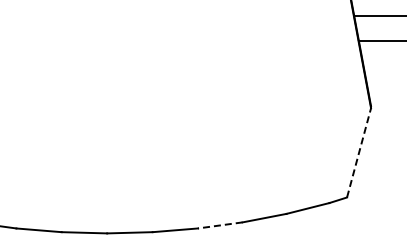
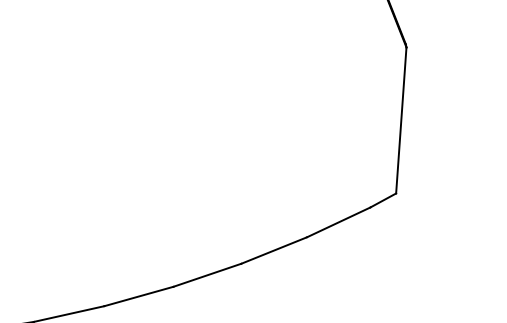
line: (359, 152) -> (401, 119), dashed -> solid
line: (220, 225) -> (207, 275), dashed -> solid

